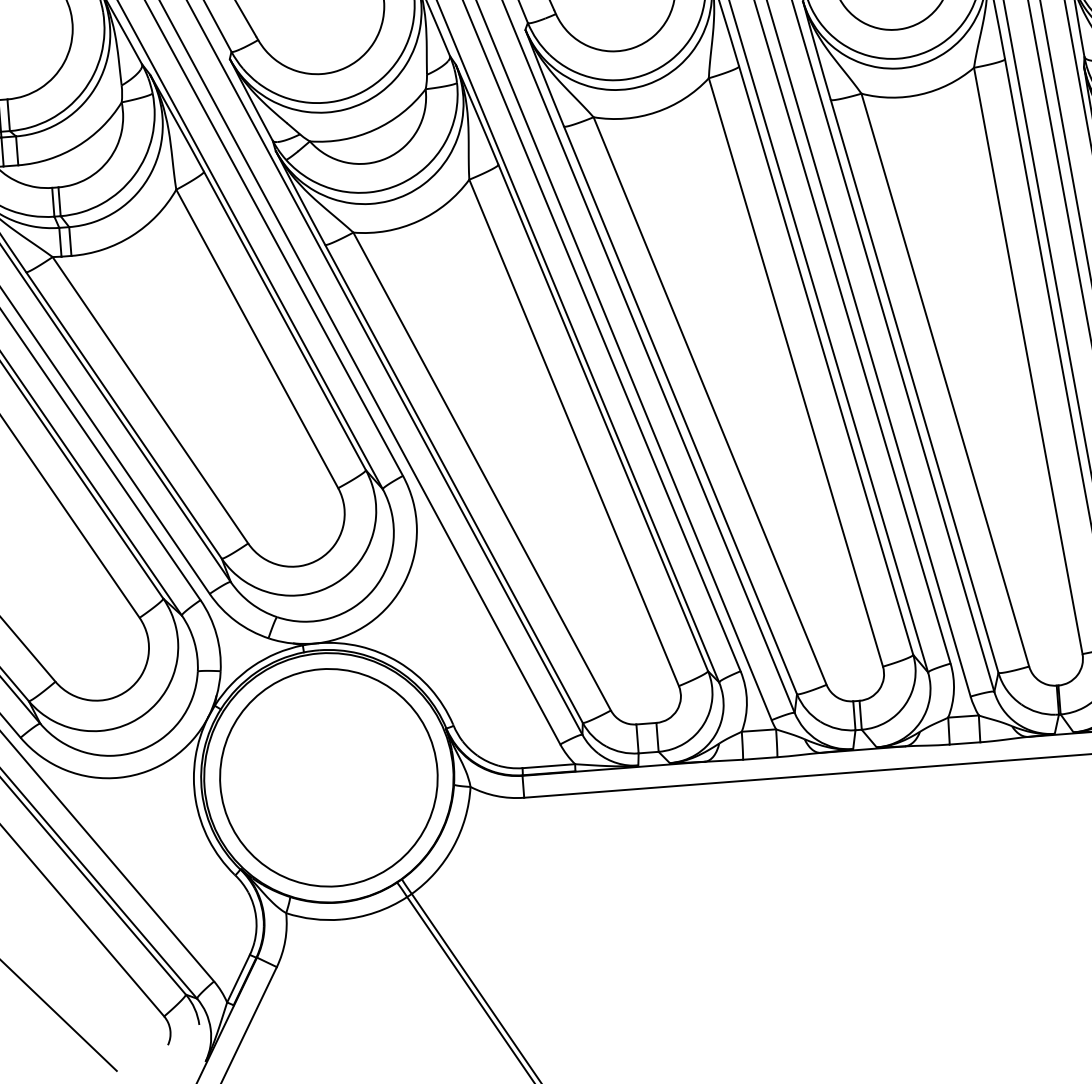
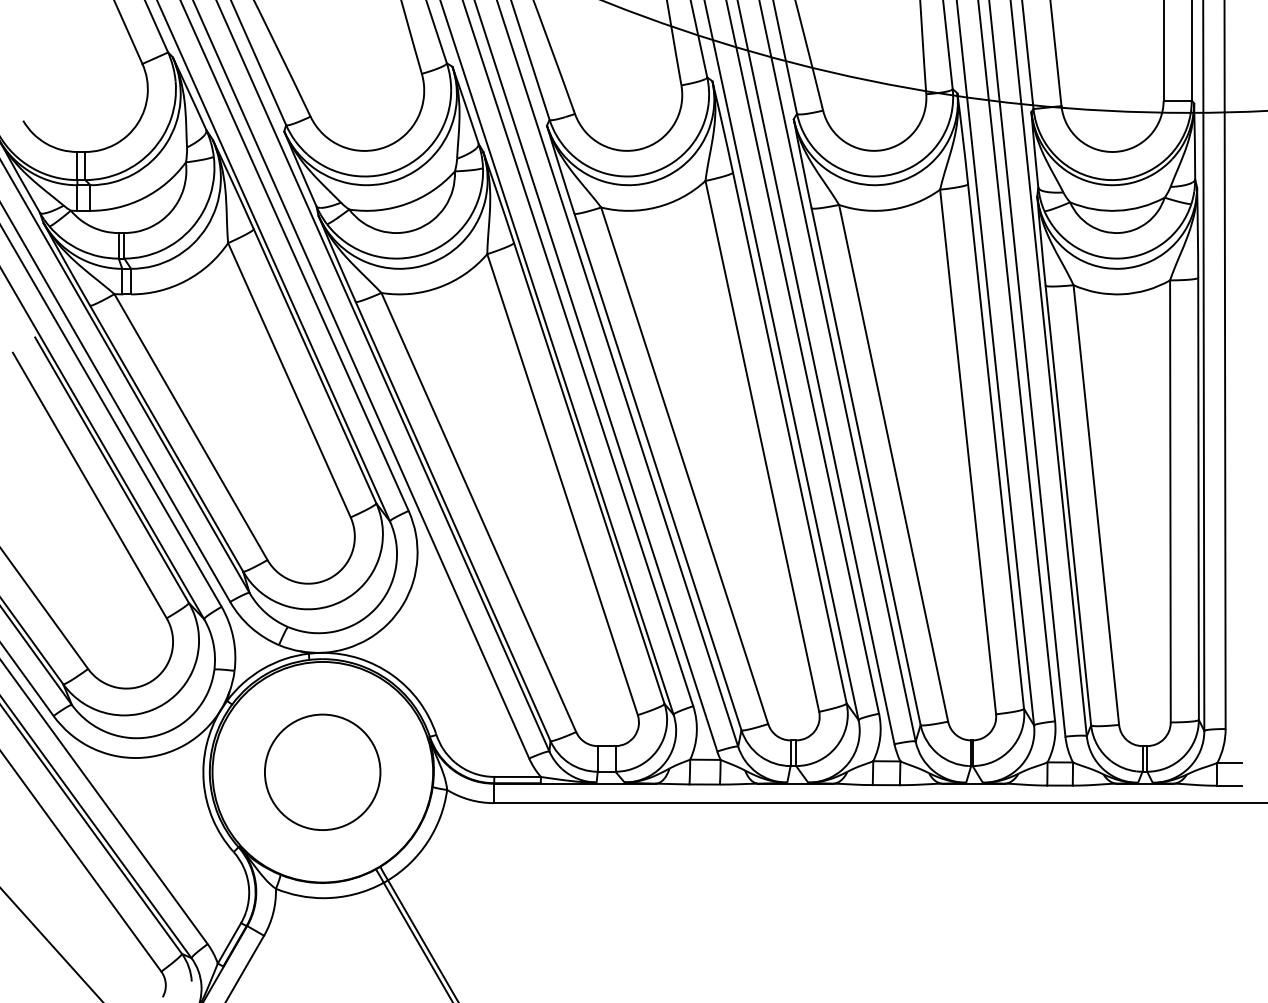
circle: (328, 778) -> (322, 772), size x0.6

